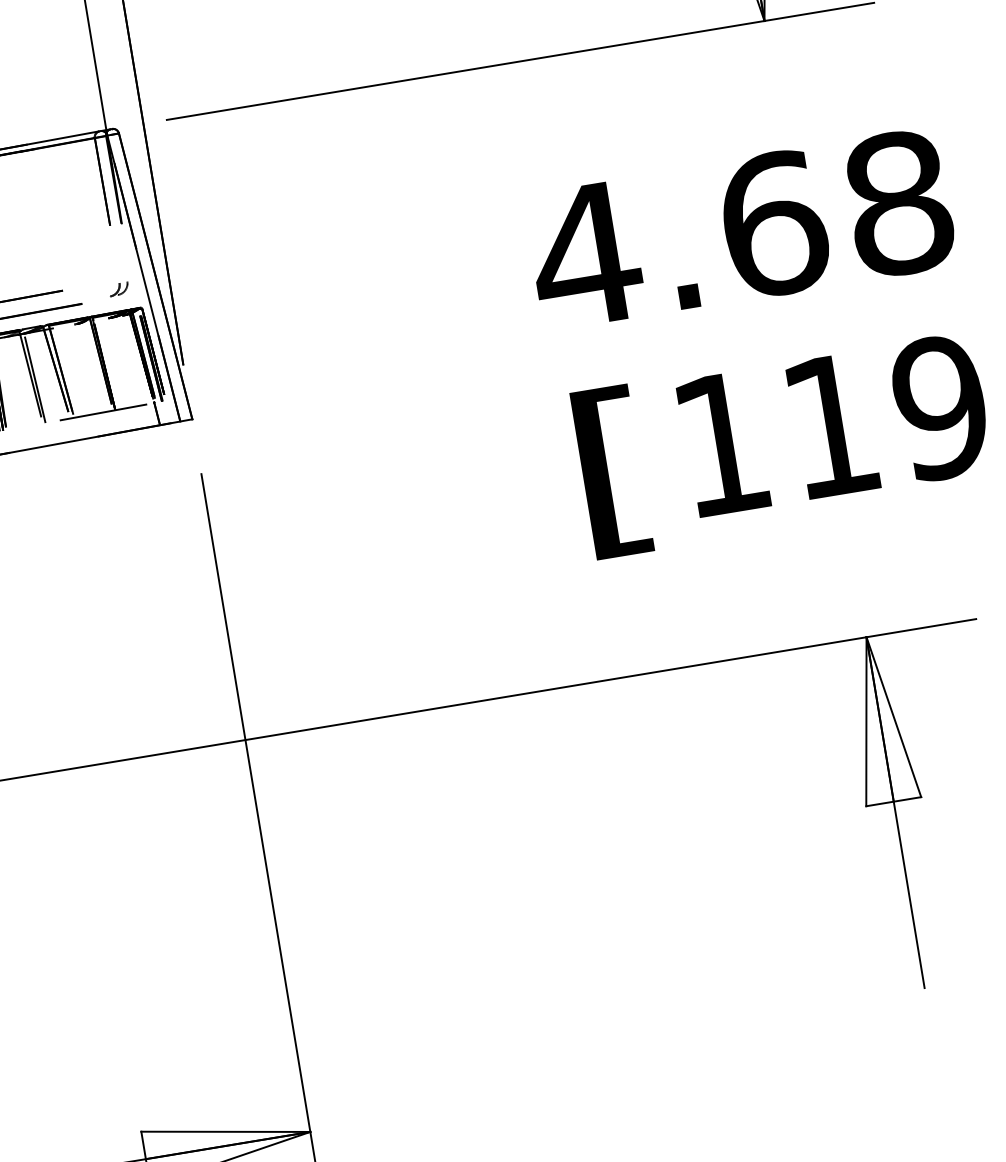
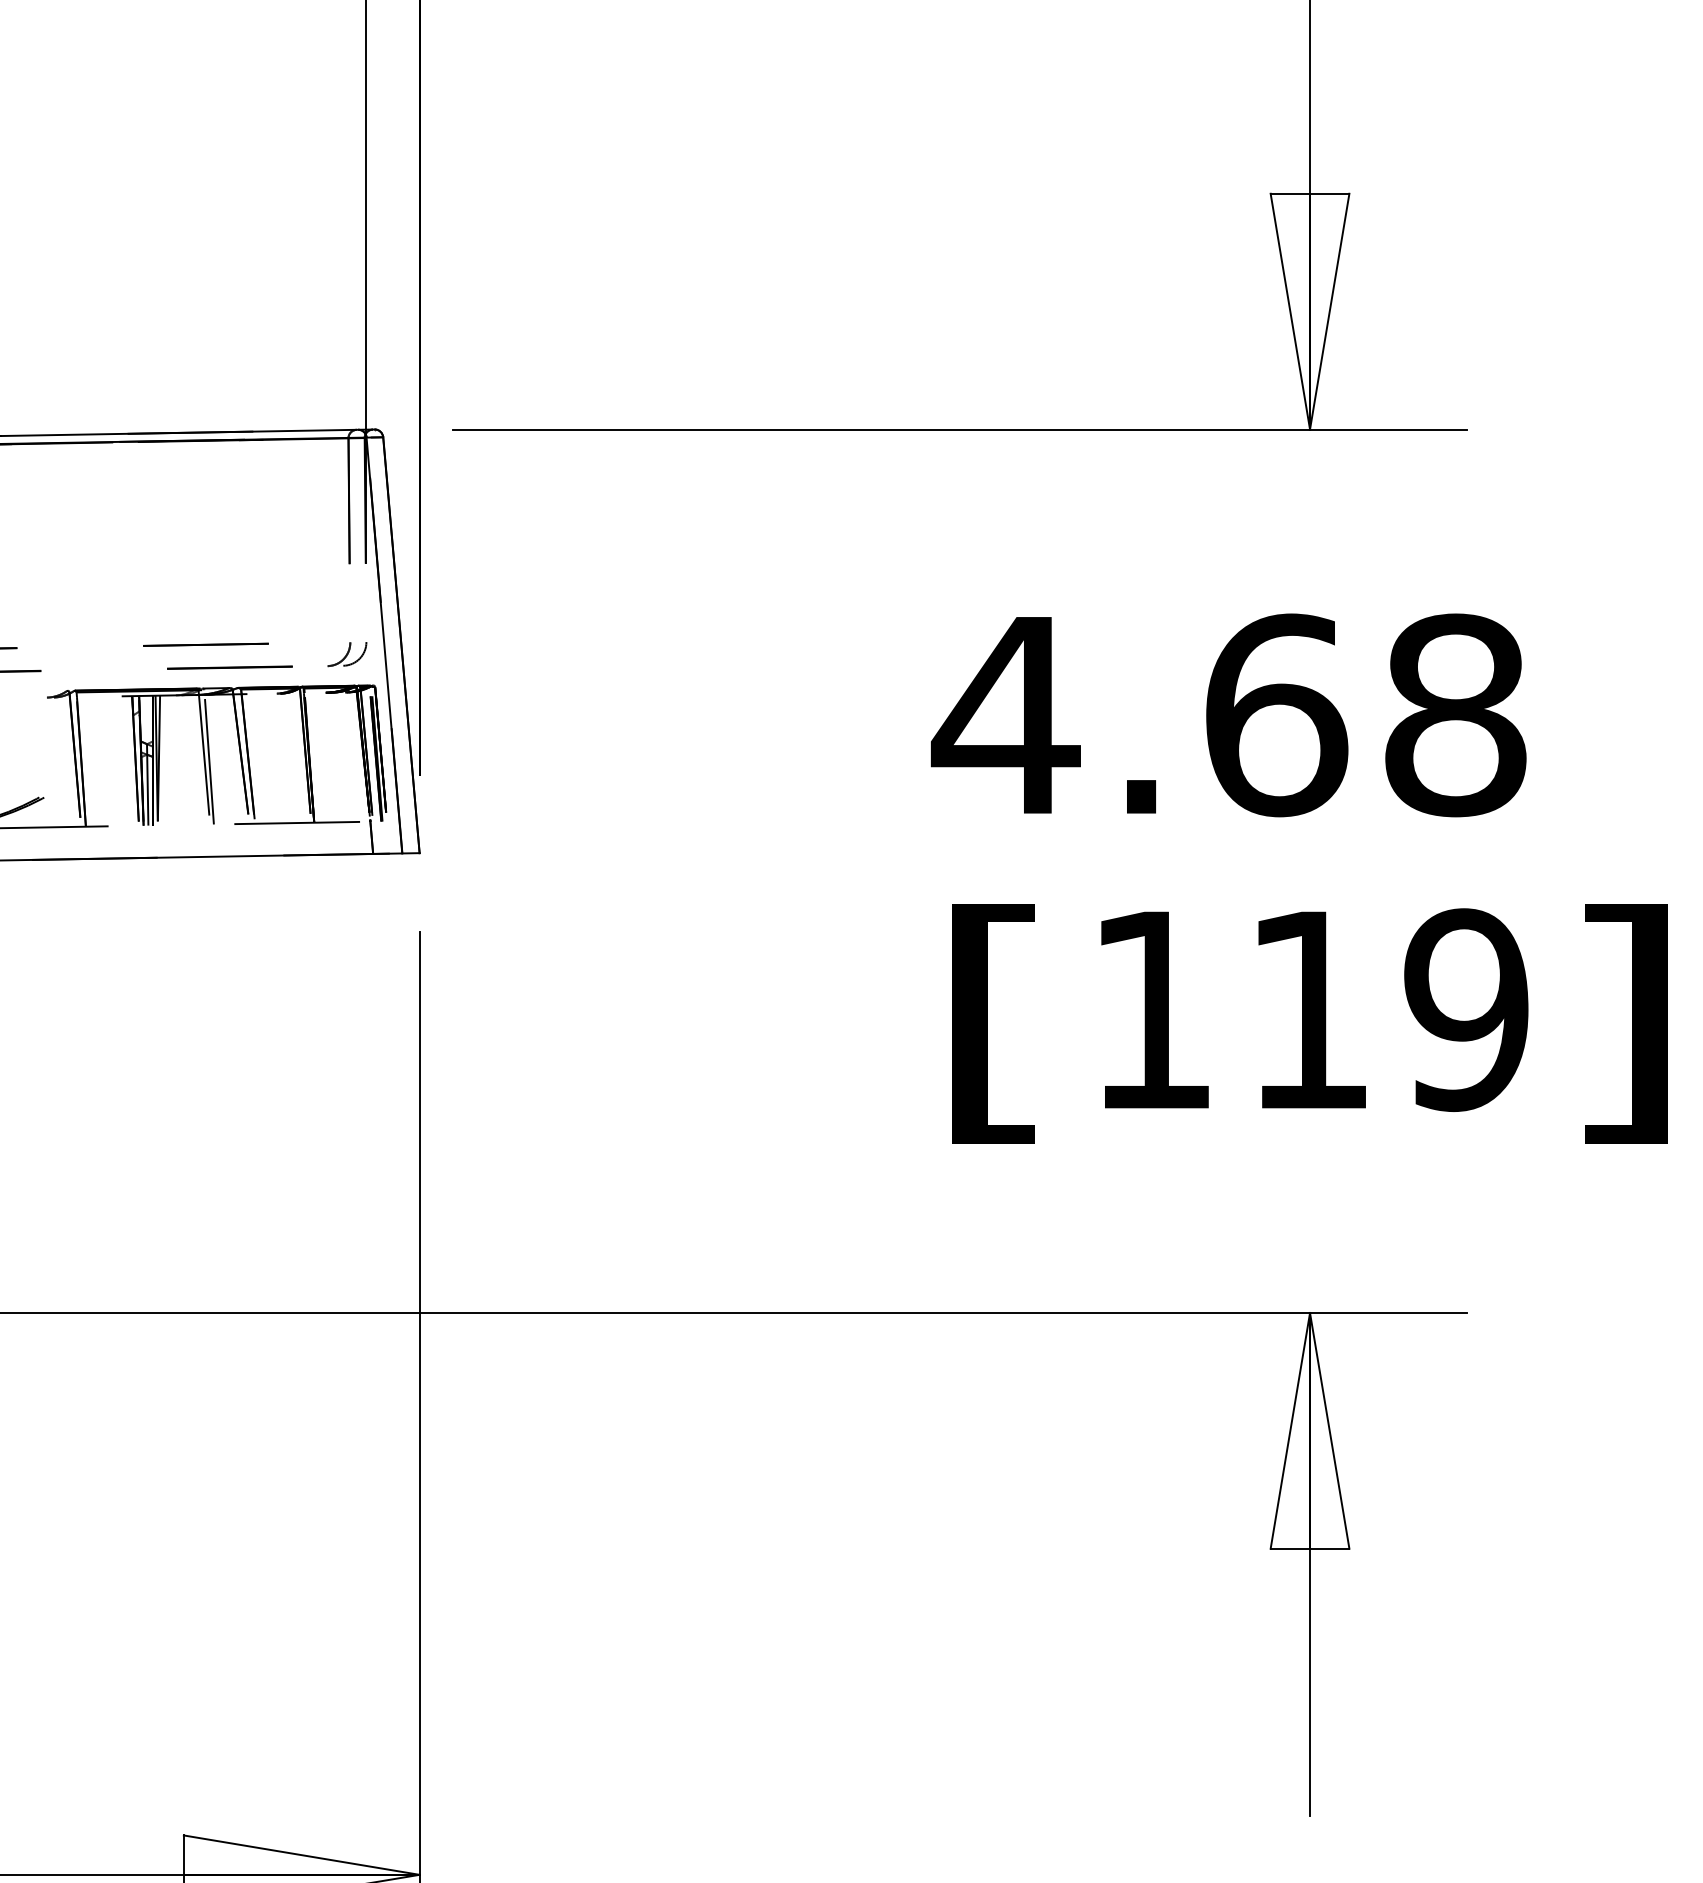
part: (119, 289) -> (347, 654), size x1.43

